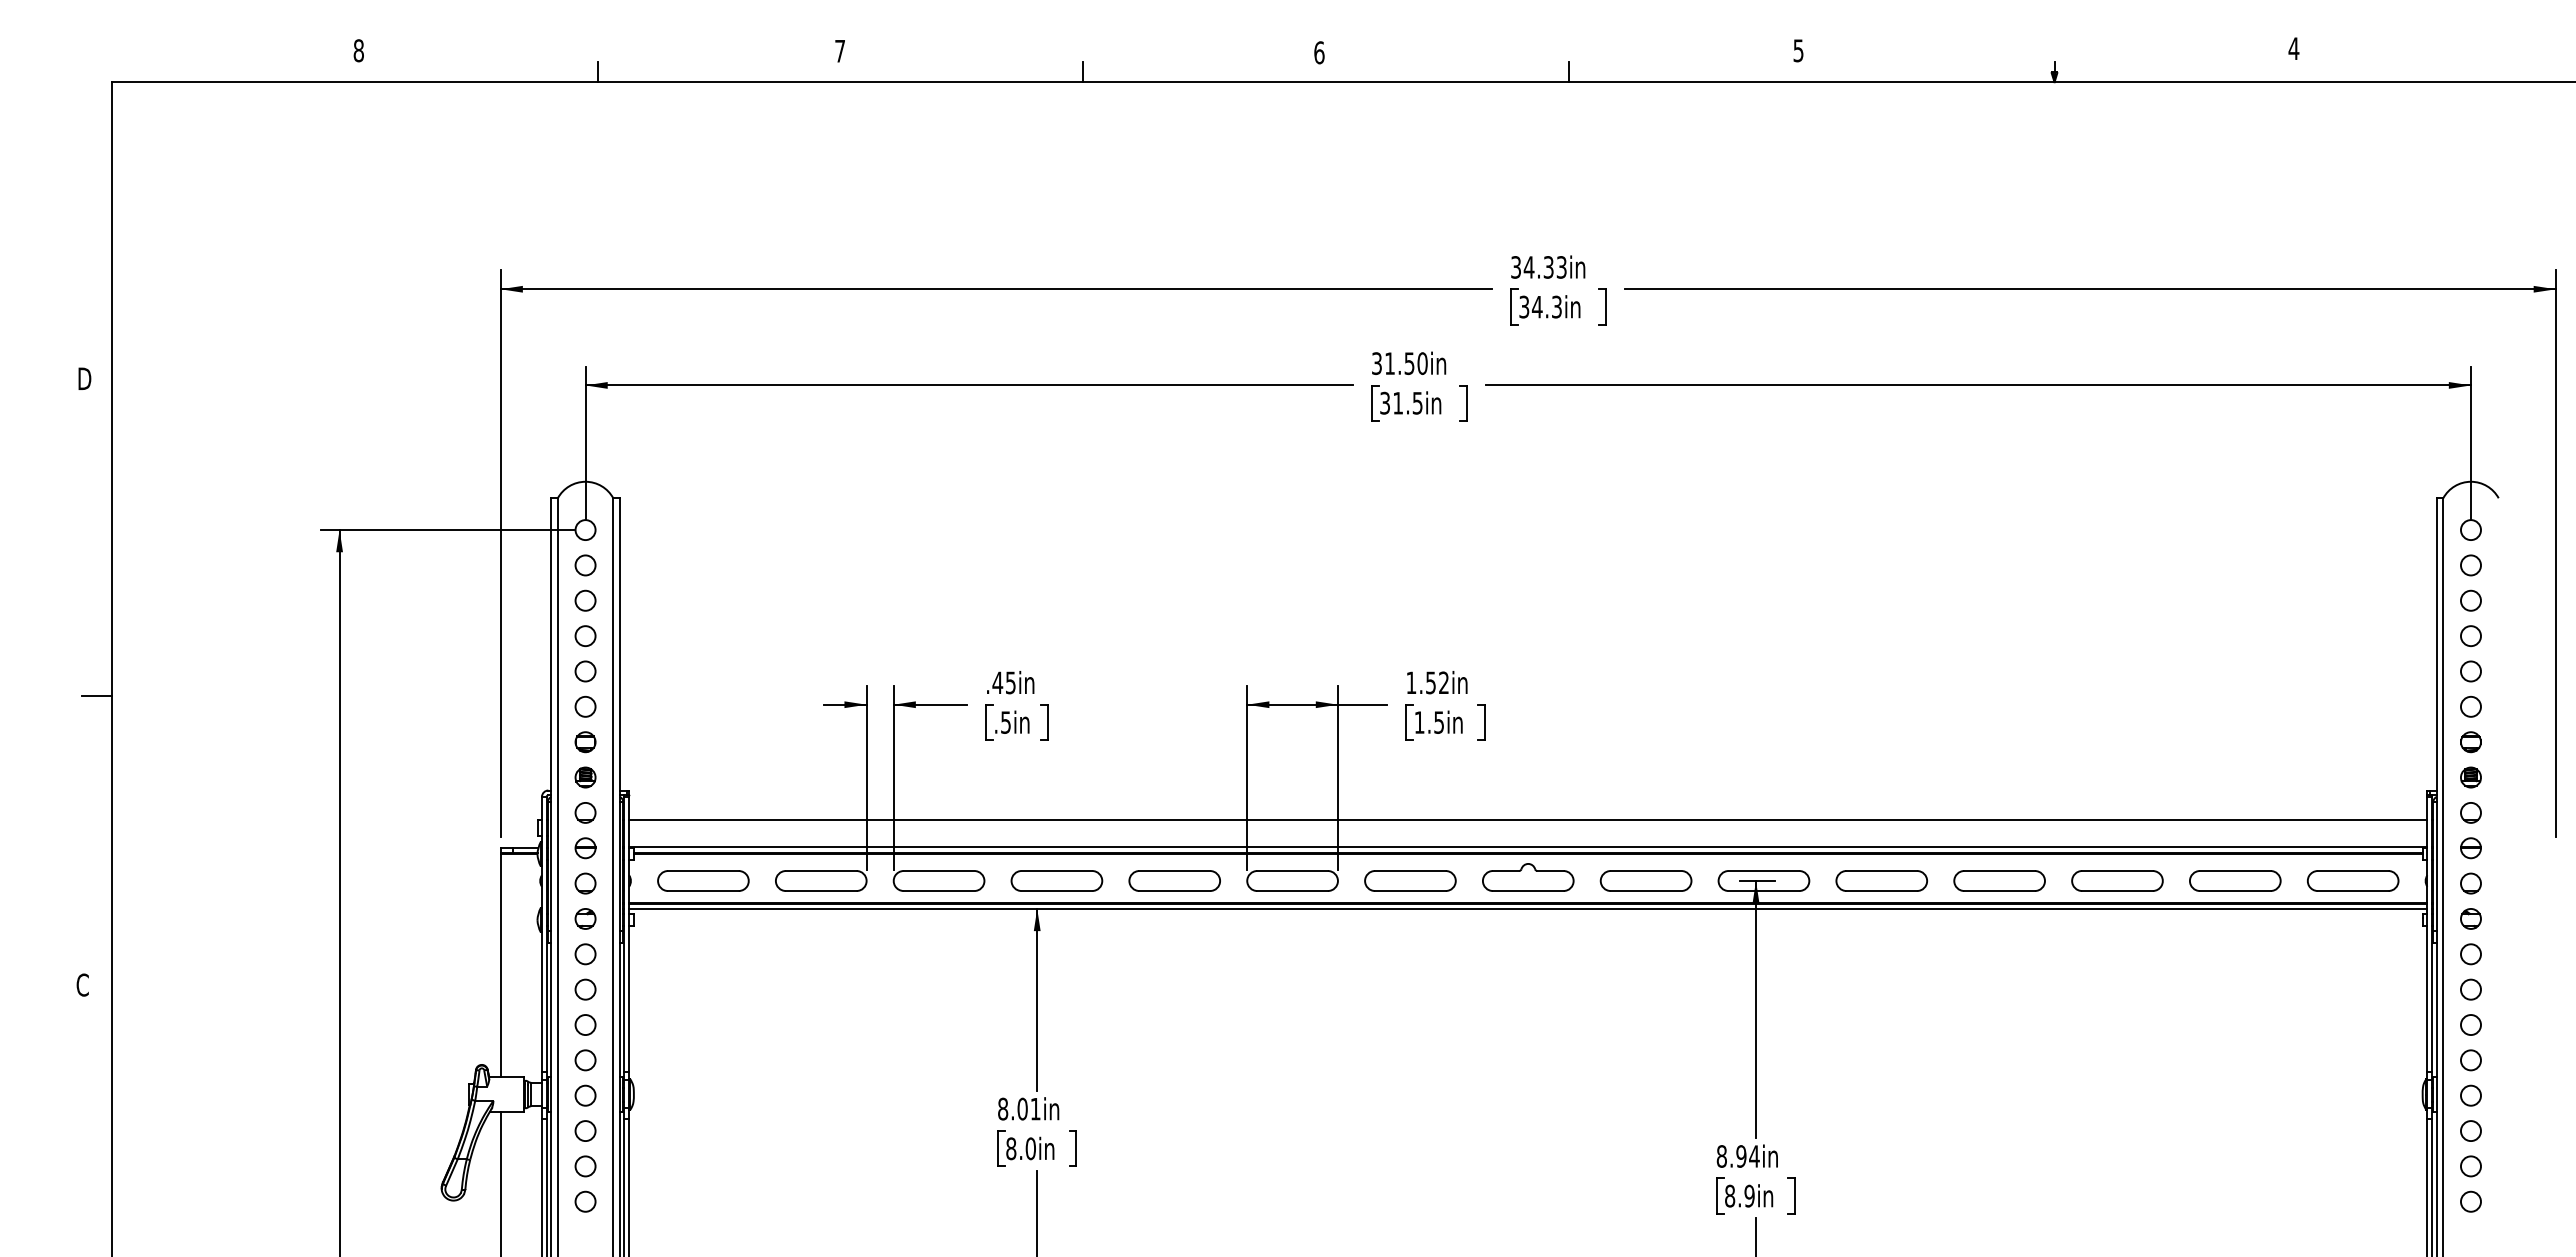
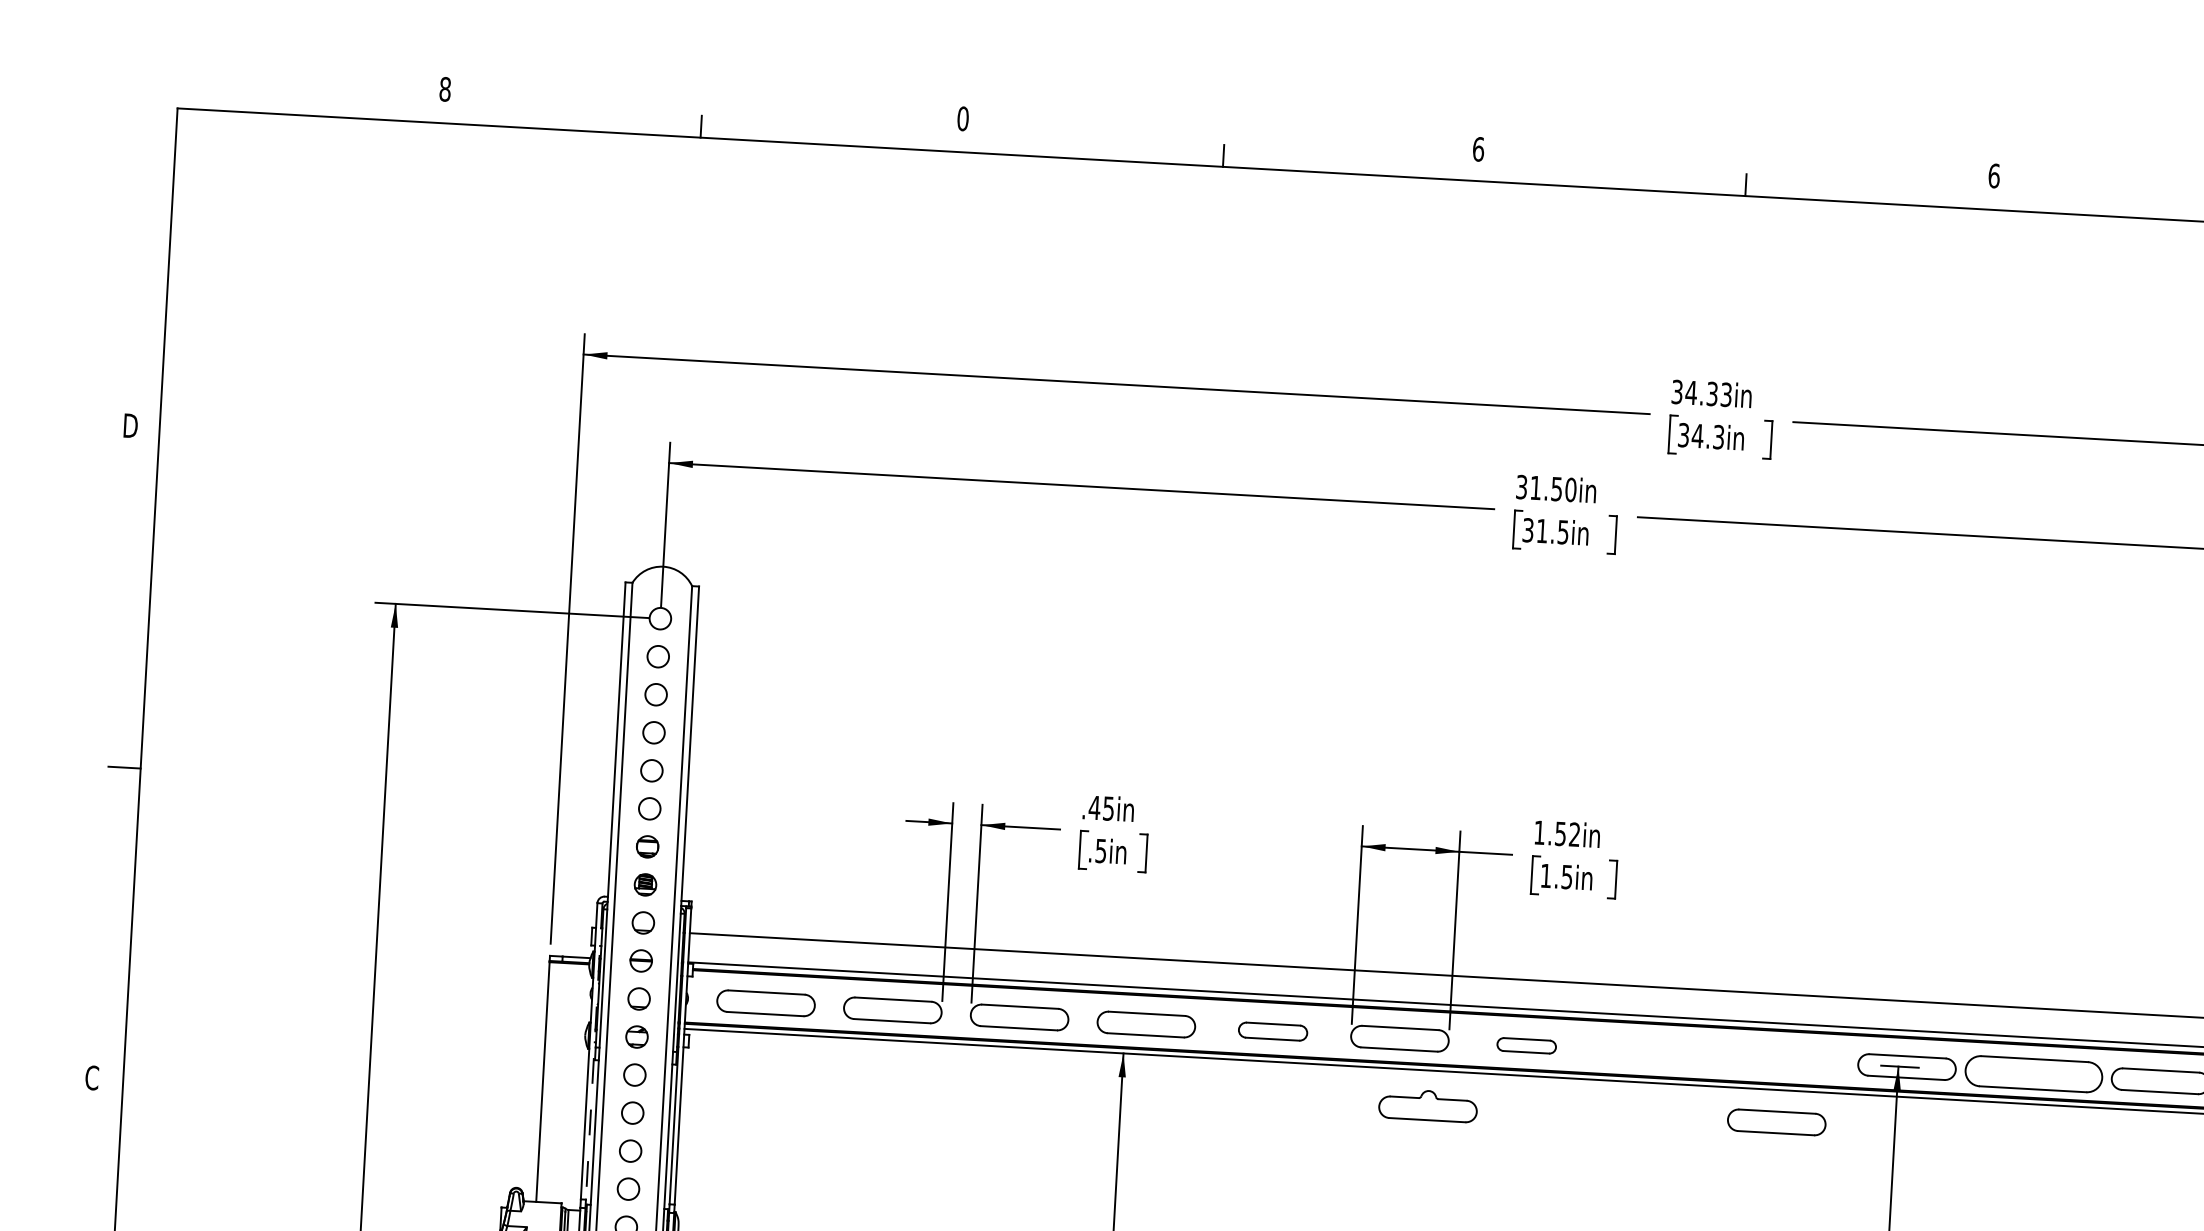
text: (840, 50) -> (963, 118), 7 -> 0
text: (1798, 50) -> (1994, 175), 5 -> 6
part: (1528, 877) -> (1428, 1105), moved
part: (1174, 880) -> (1272, 1031), size x0.7
part: (1410, 880) -> (1526, 1045), size x0.6
part: (1645, 880) -> (1776, 1121), moved
part: (1881, 880) -> (2033, 1073), size x1.4
line: (546, 934) -> (594, 1051), solid -> dashed

